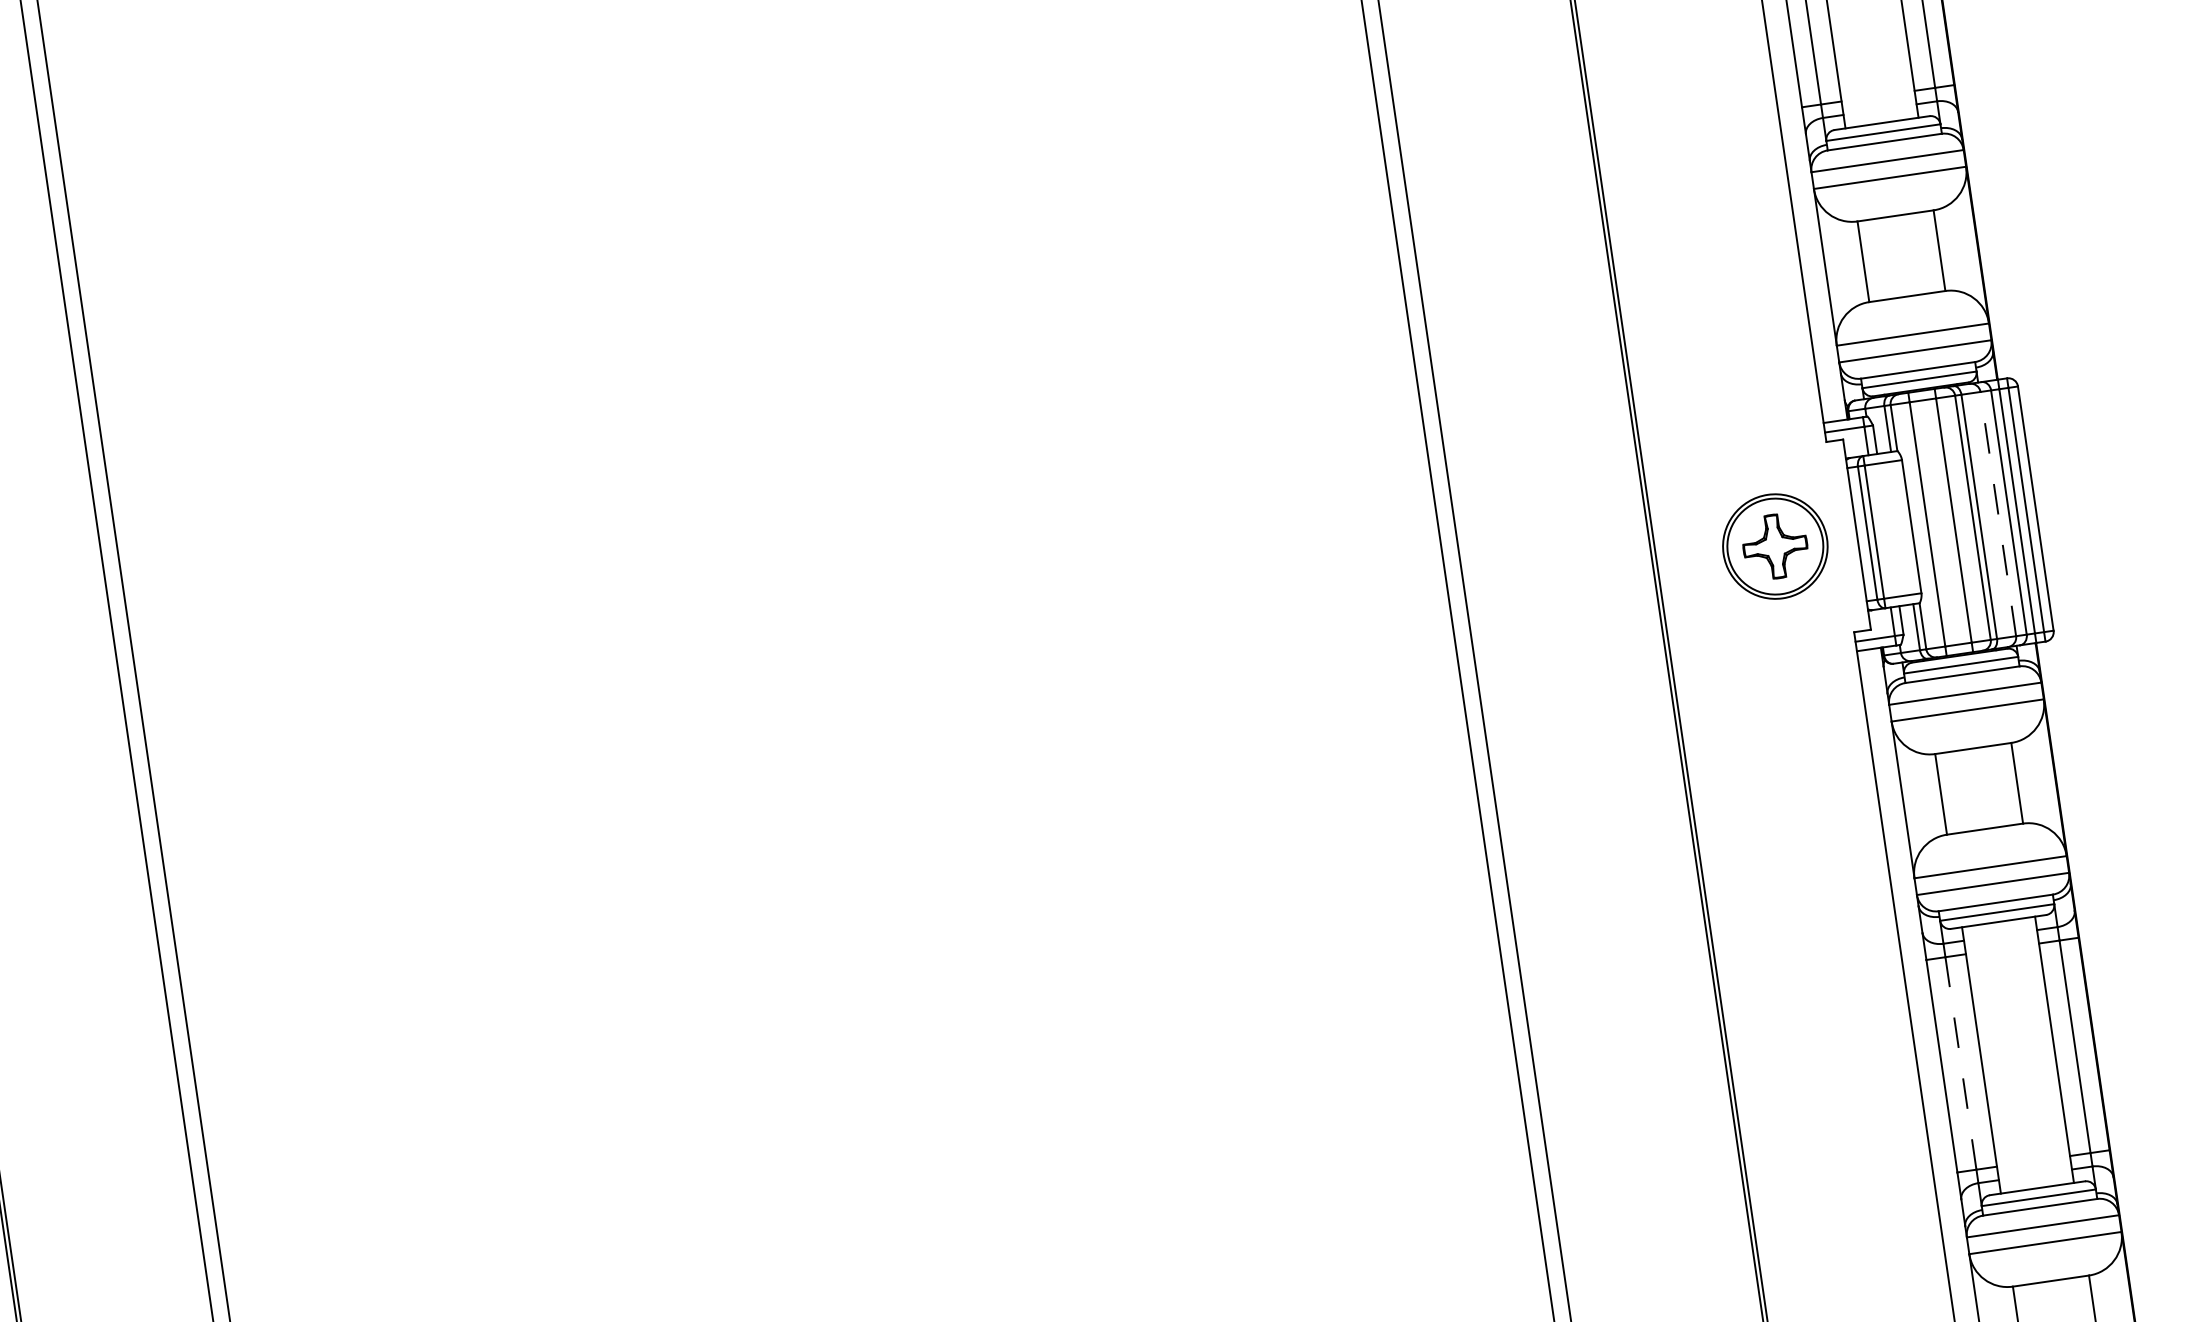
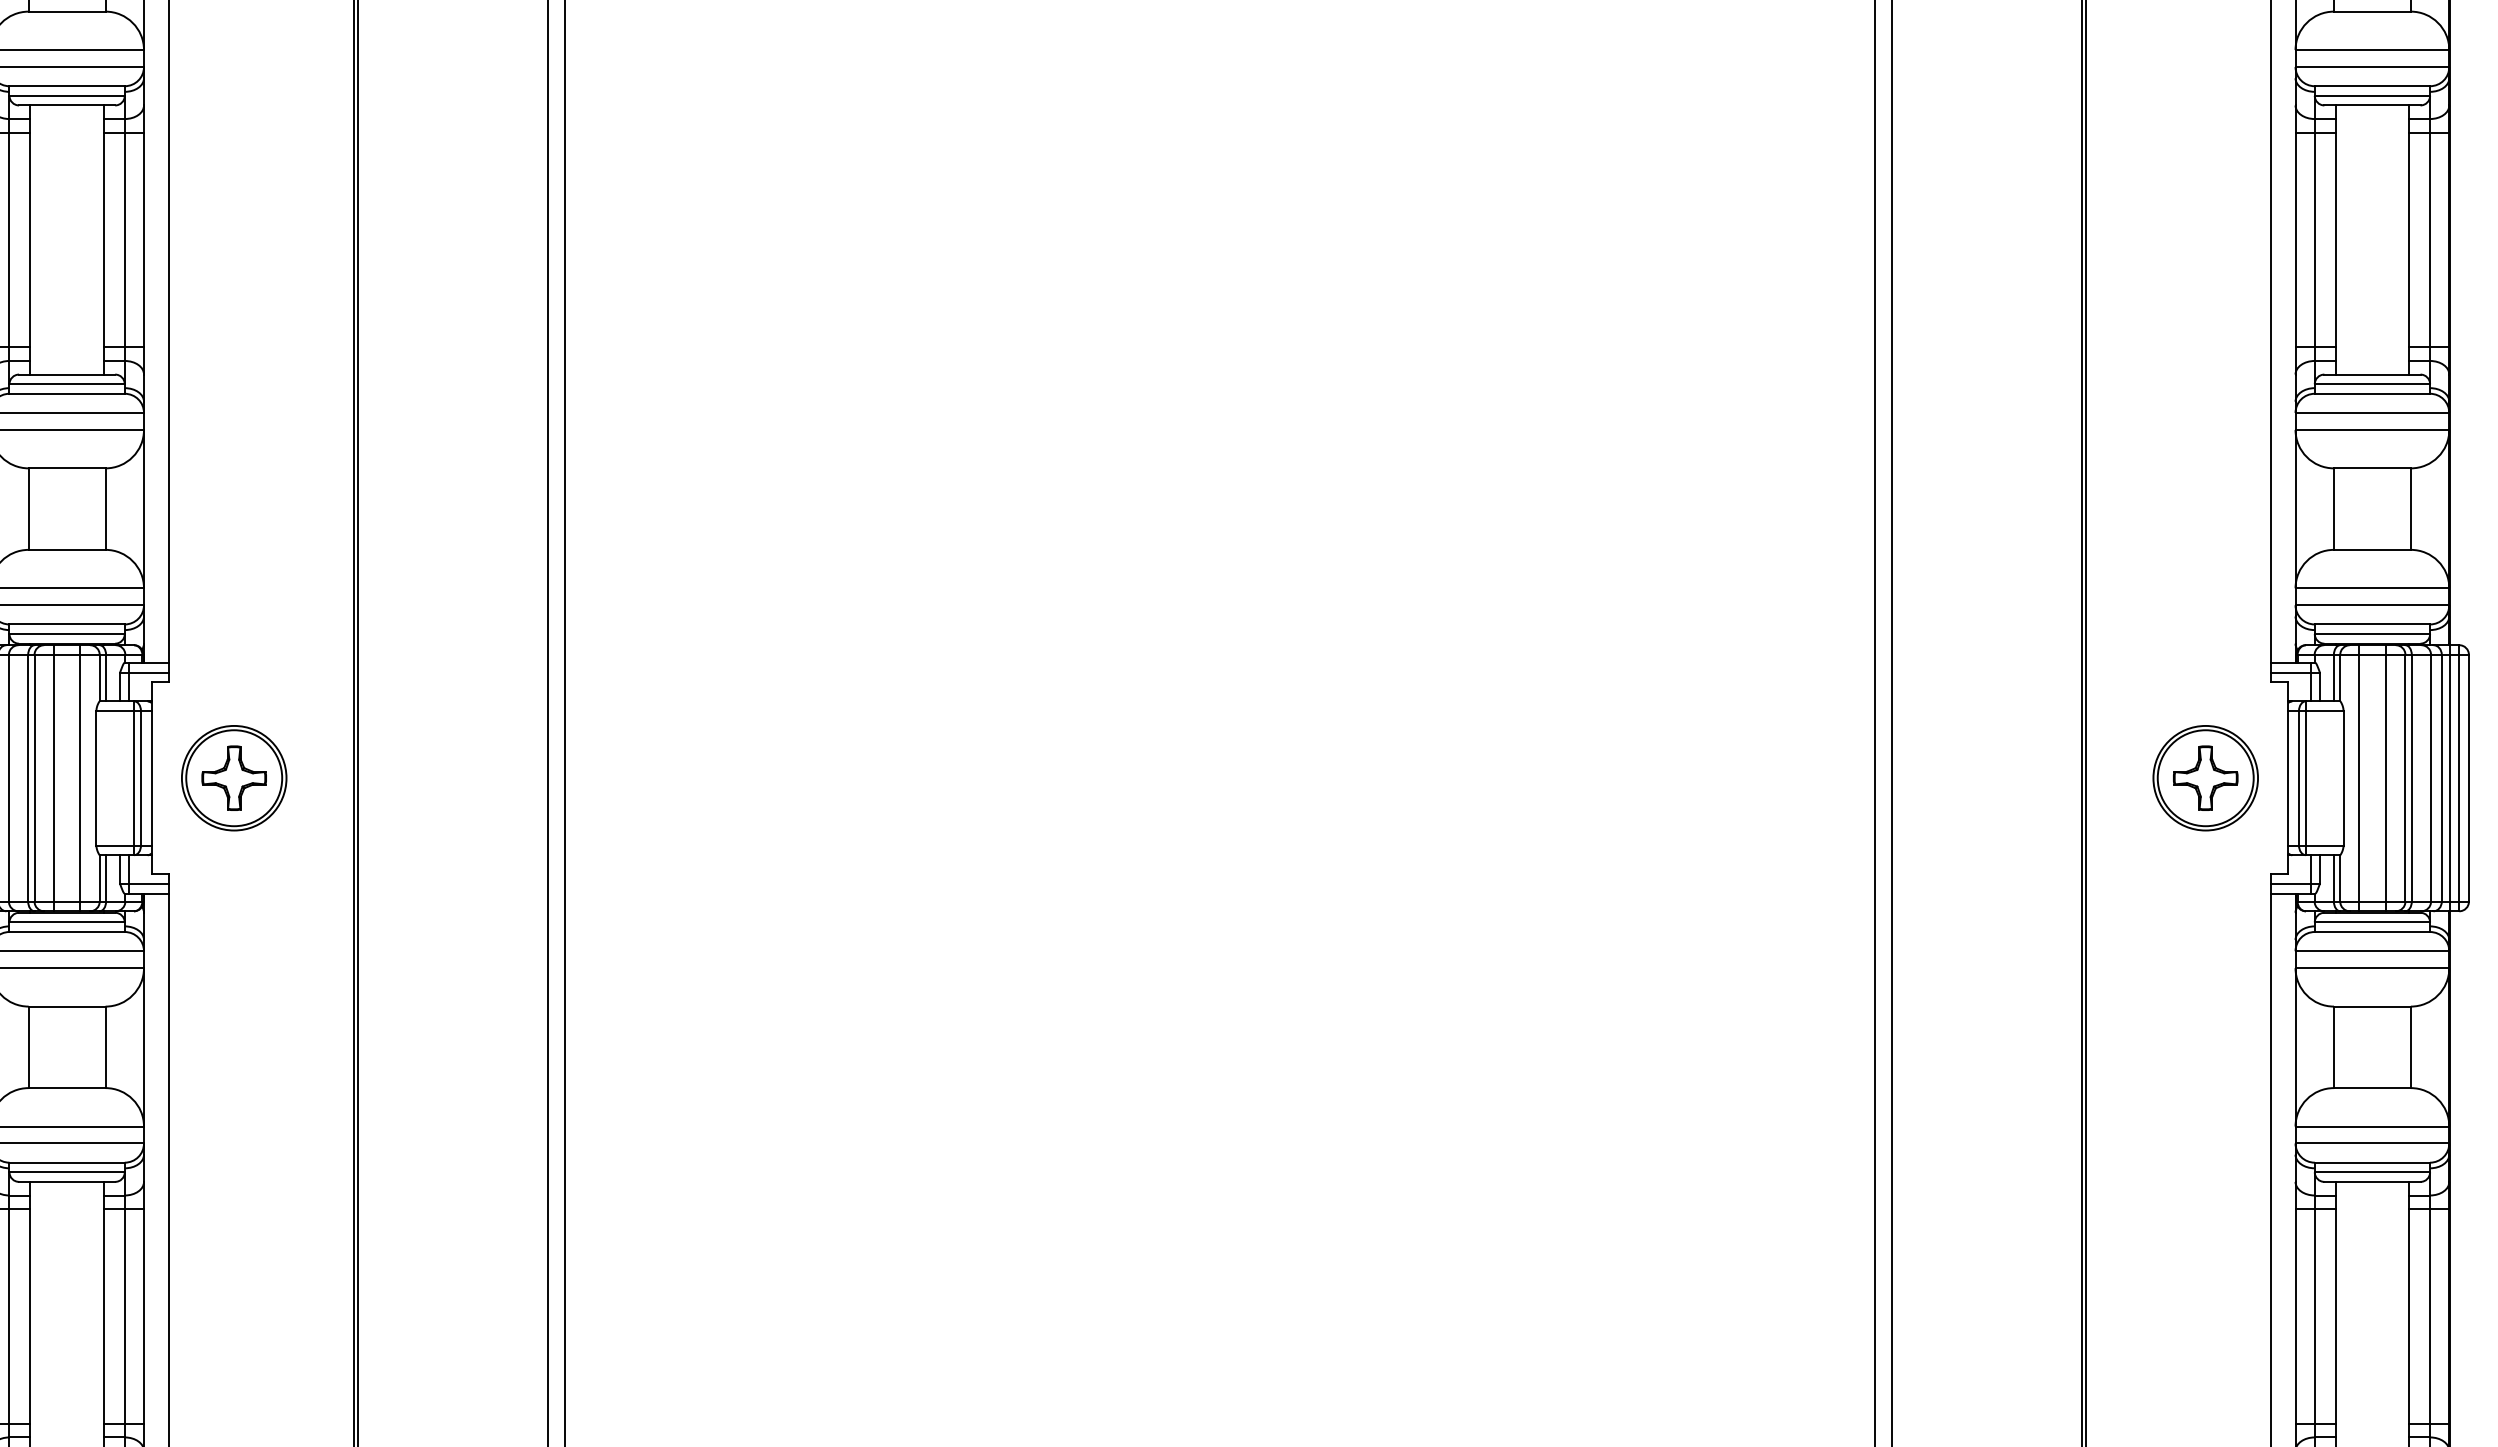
line: (1998, 513) -> (2431, 777), dashed -> solid
line: (1960, 1062) -> (2314, 1315), dashed -> solid

